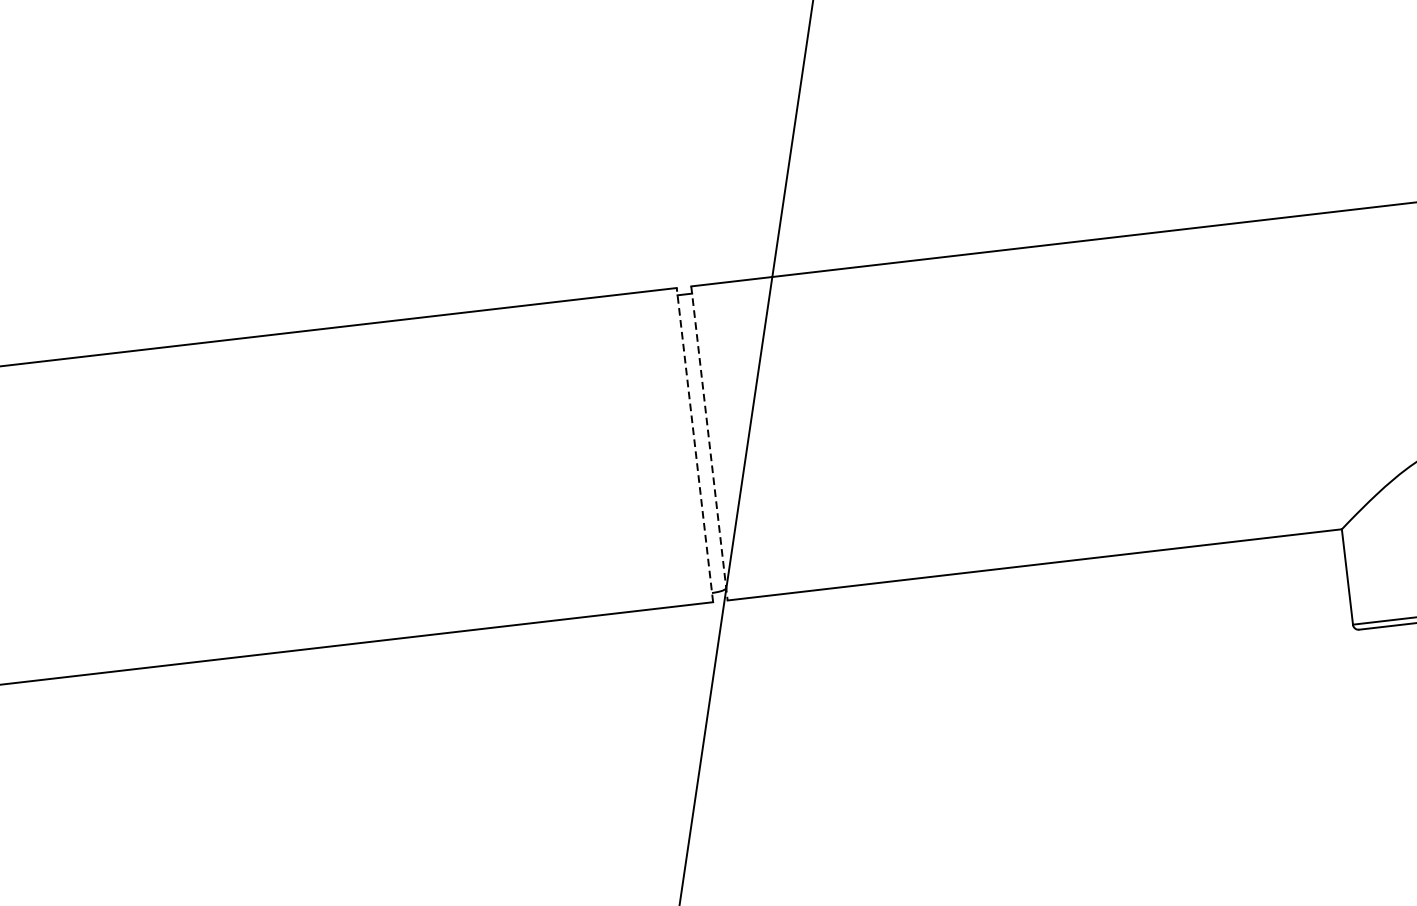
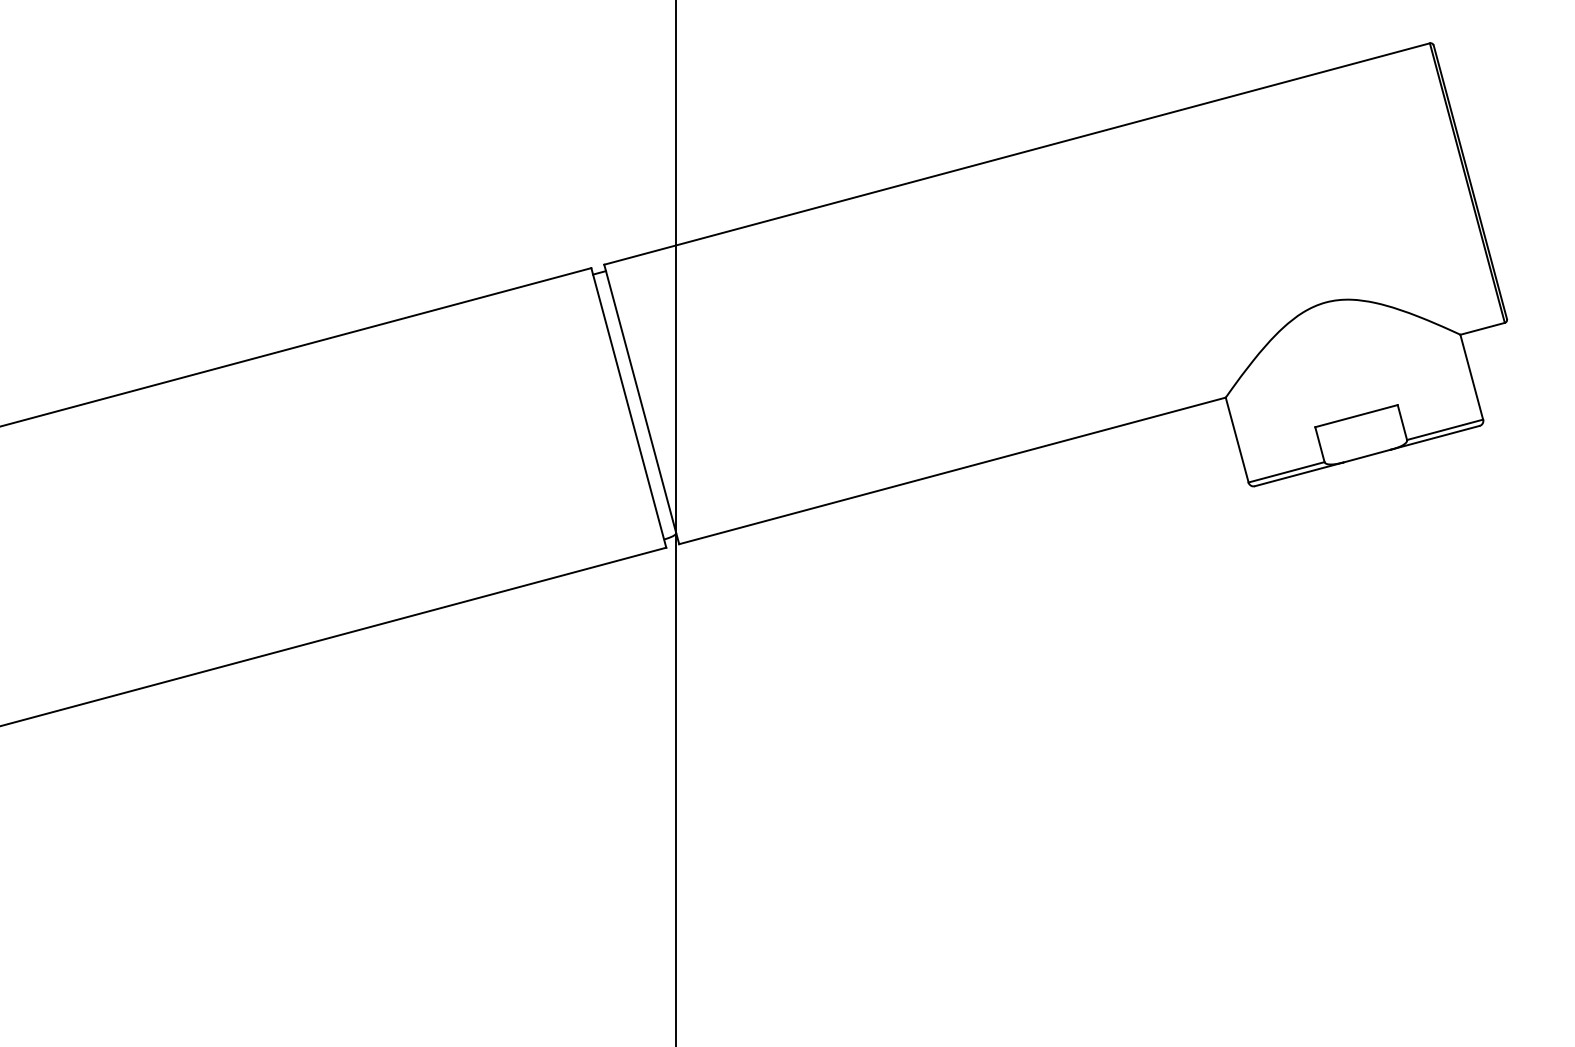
line: (709, 443) -> (641, 404), dashed -> solid
line: (694, 444) -> (628, 407), dashed -> solid

